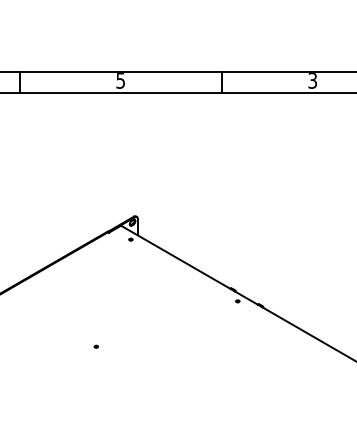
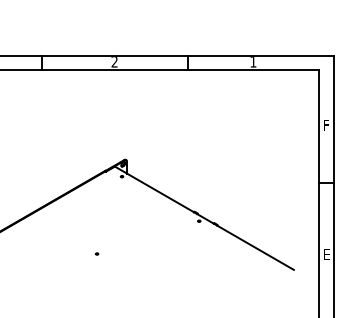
text: (120, 81) -> (114, 62), 5 -> 2
text: (312, 81) -> (253, 62), 3 -> 1

